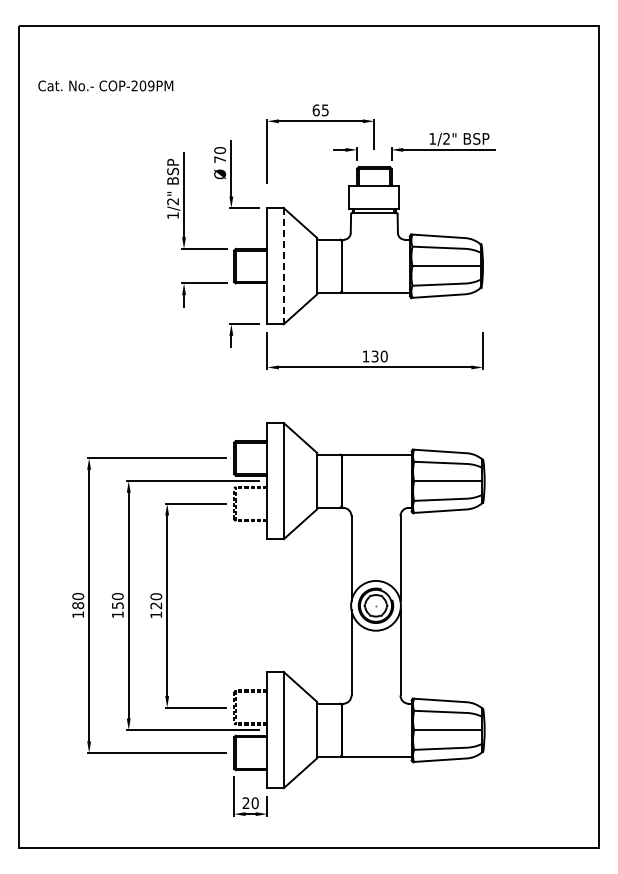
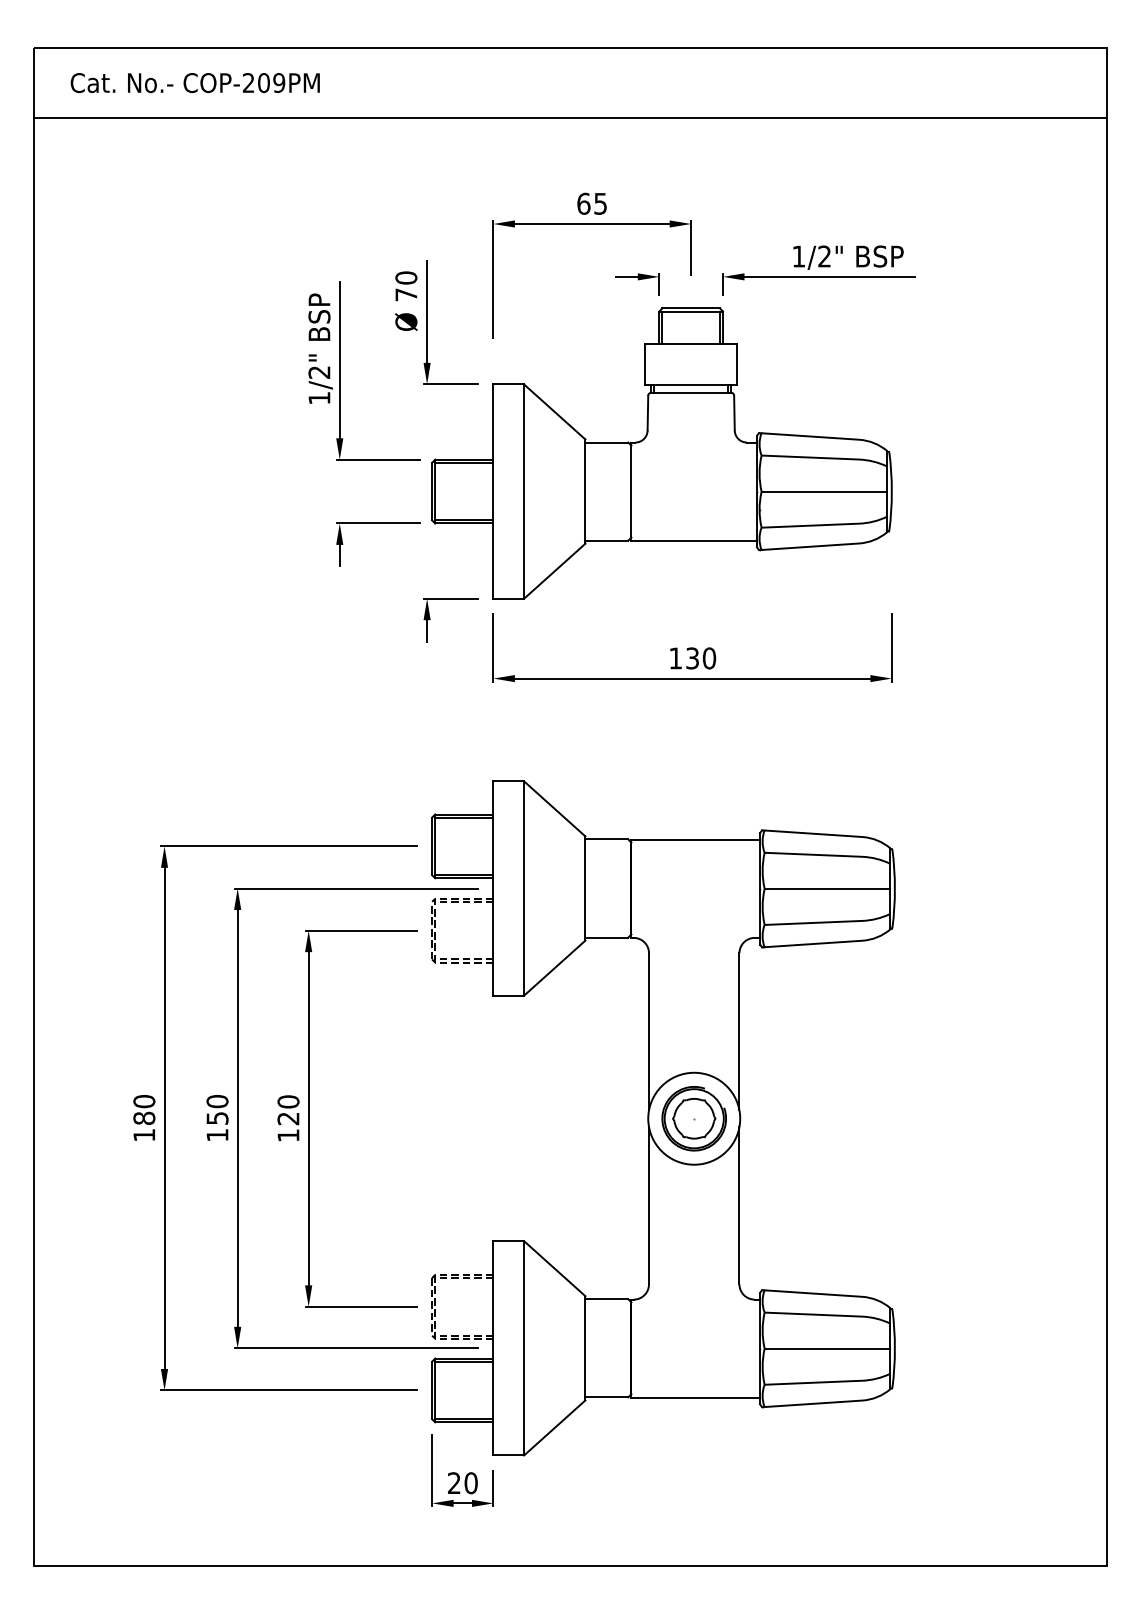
line: (308, 63) -> (569, 117), added
text: (105, 85) -> (194, 82), moved
line: (283, 266) -> (523, 492), dashed -> solid

